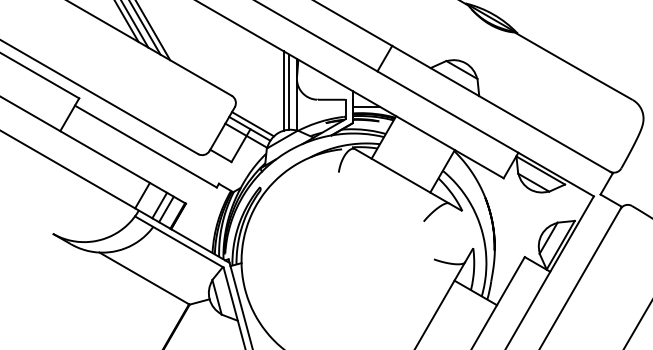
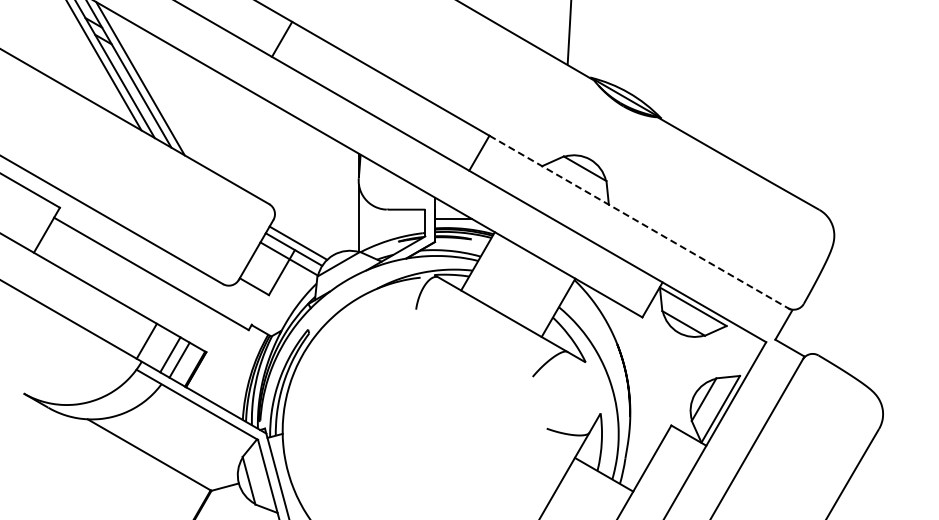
line: (283, 90) -> (340, 197), removed
line: (289, 91) -> (348, 198), removed
line: (502, 109) -> (640, 223), solid -> dashed

